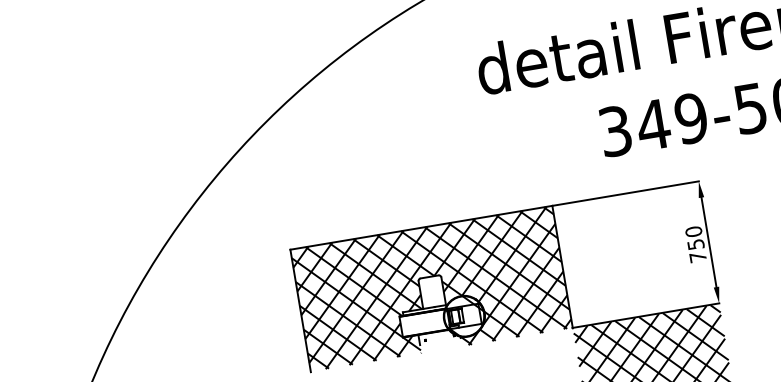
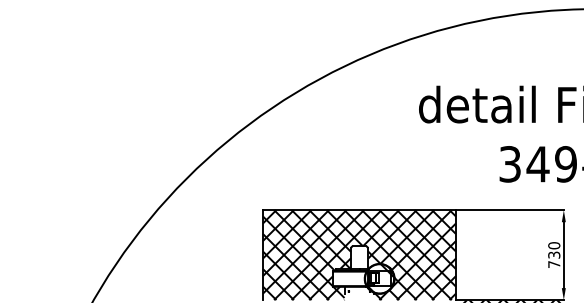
text: (694, 243) -> (553, 254), 750 -> 730

